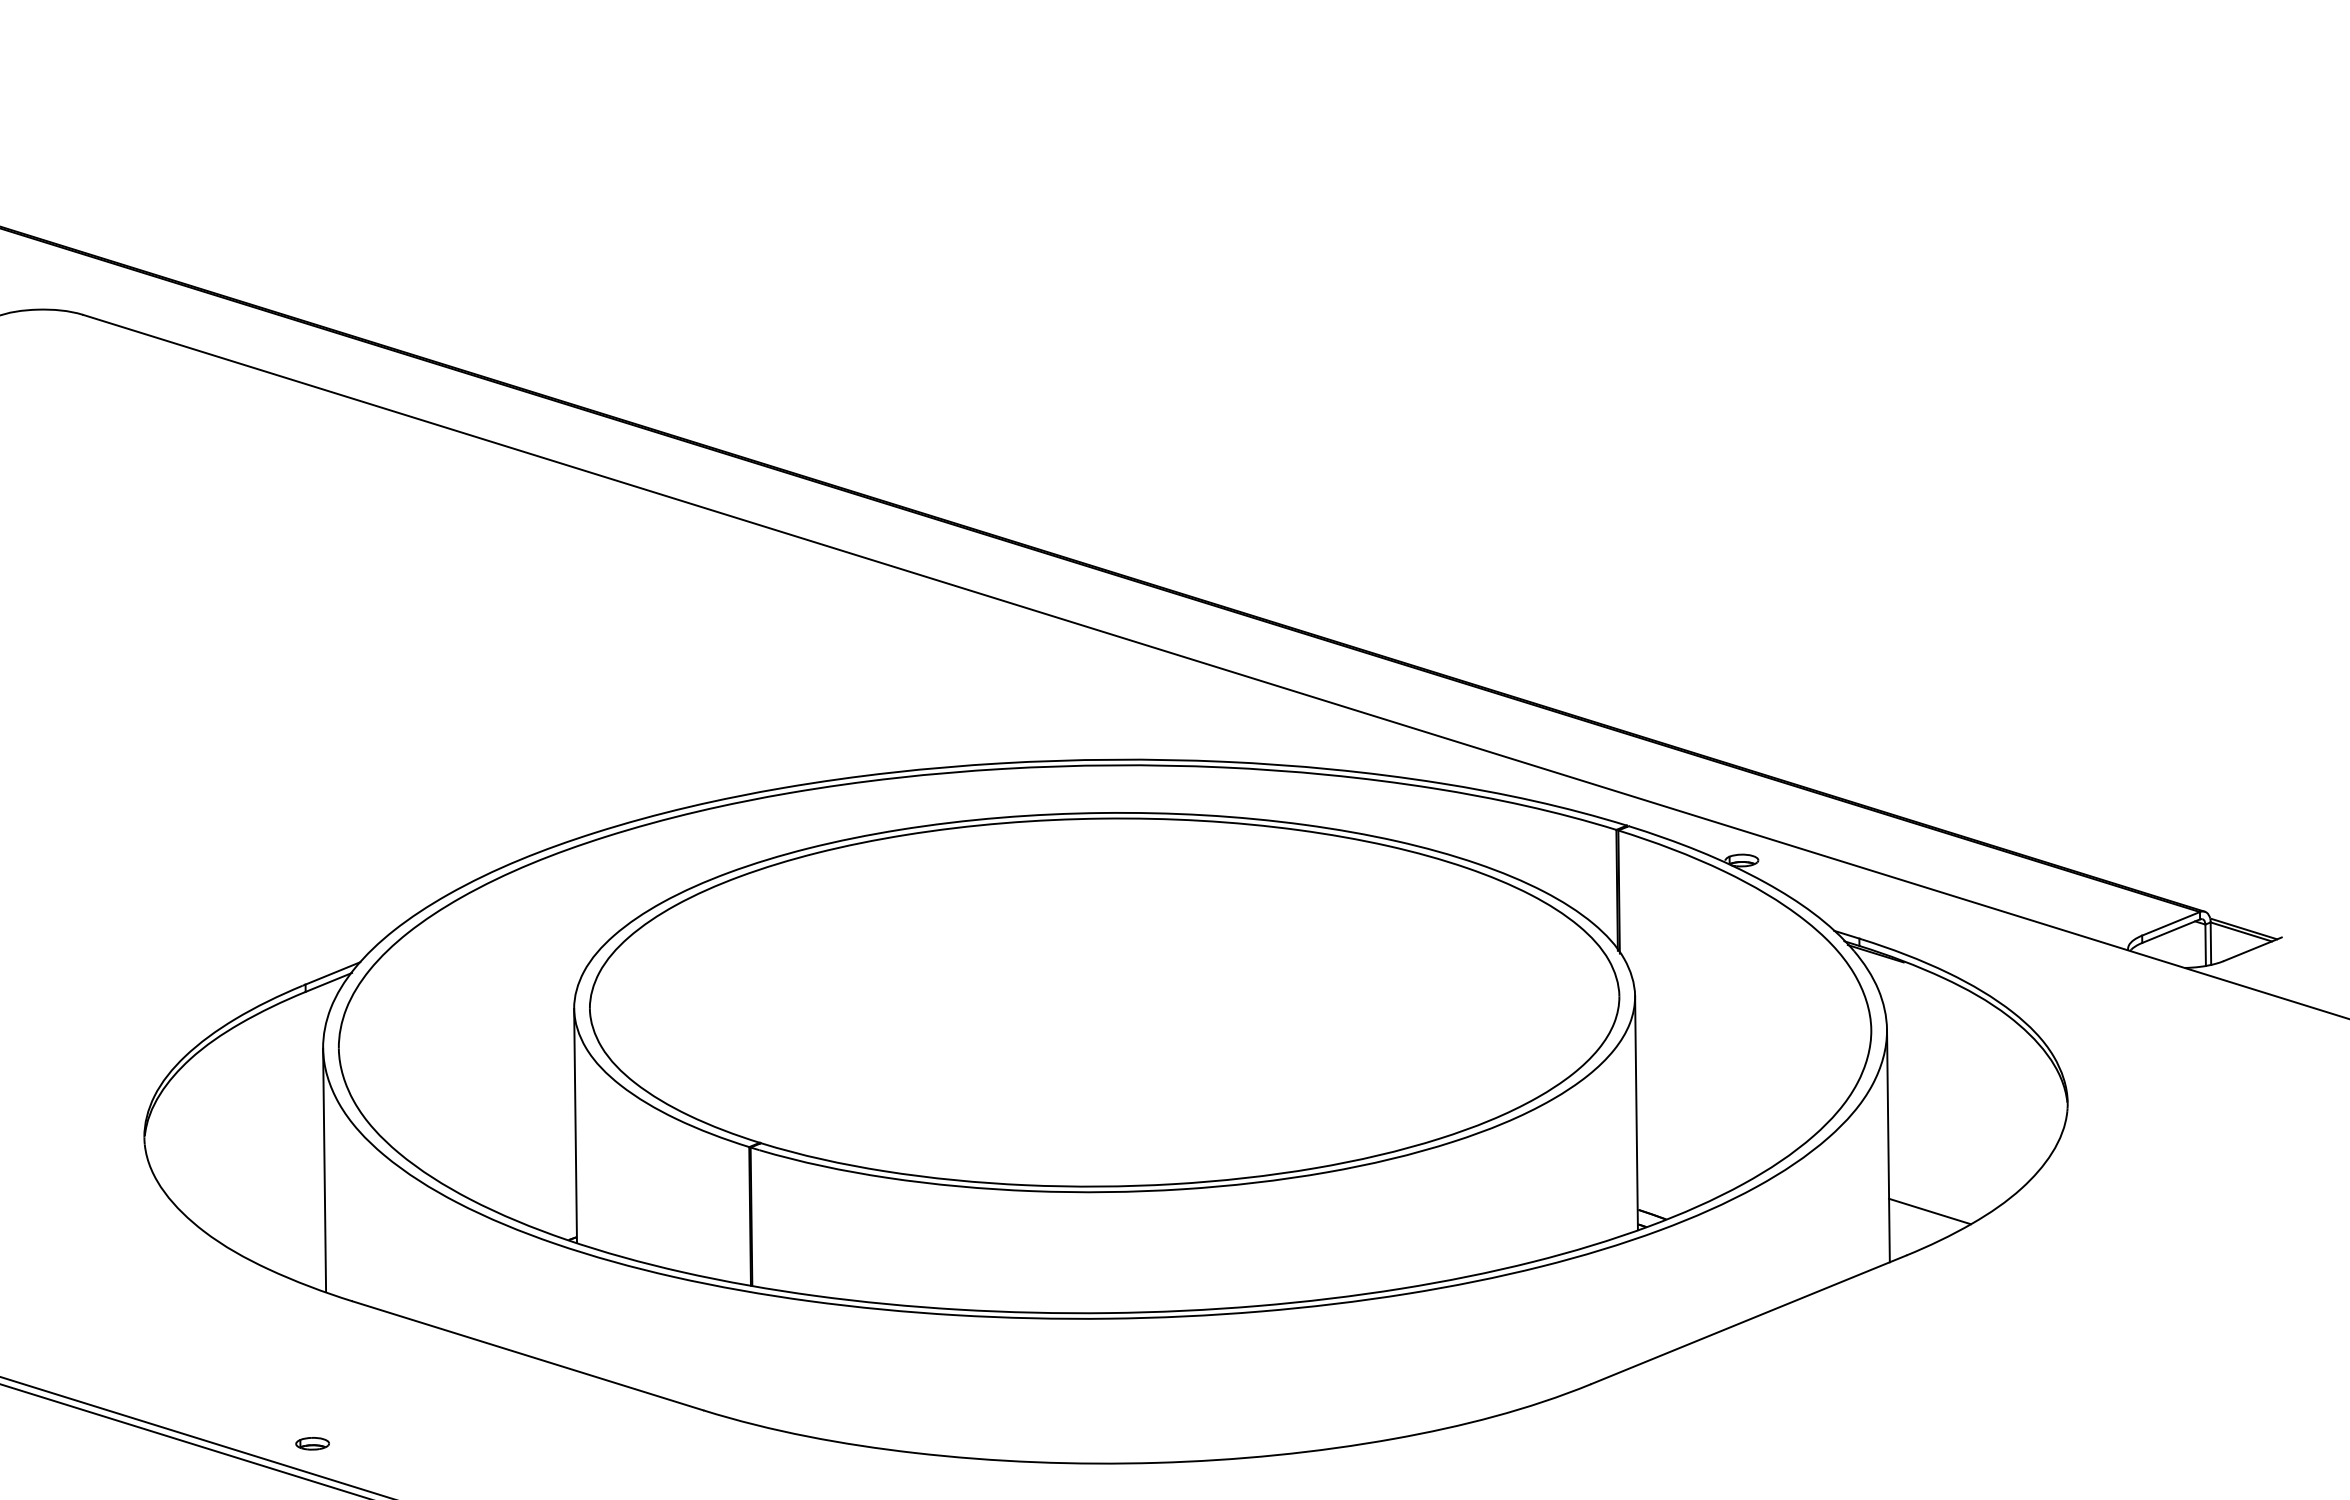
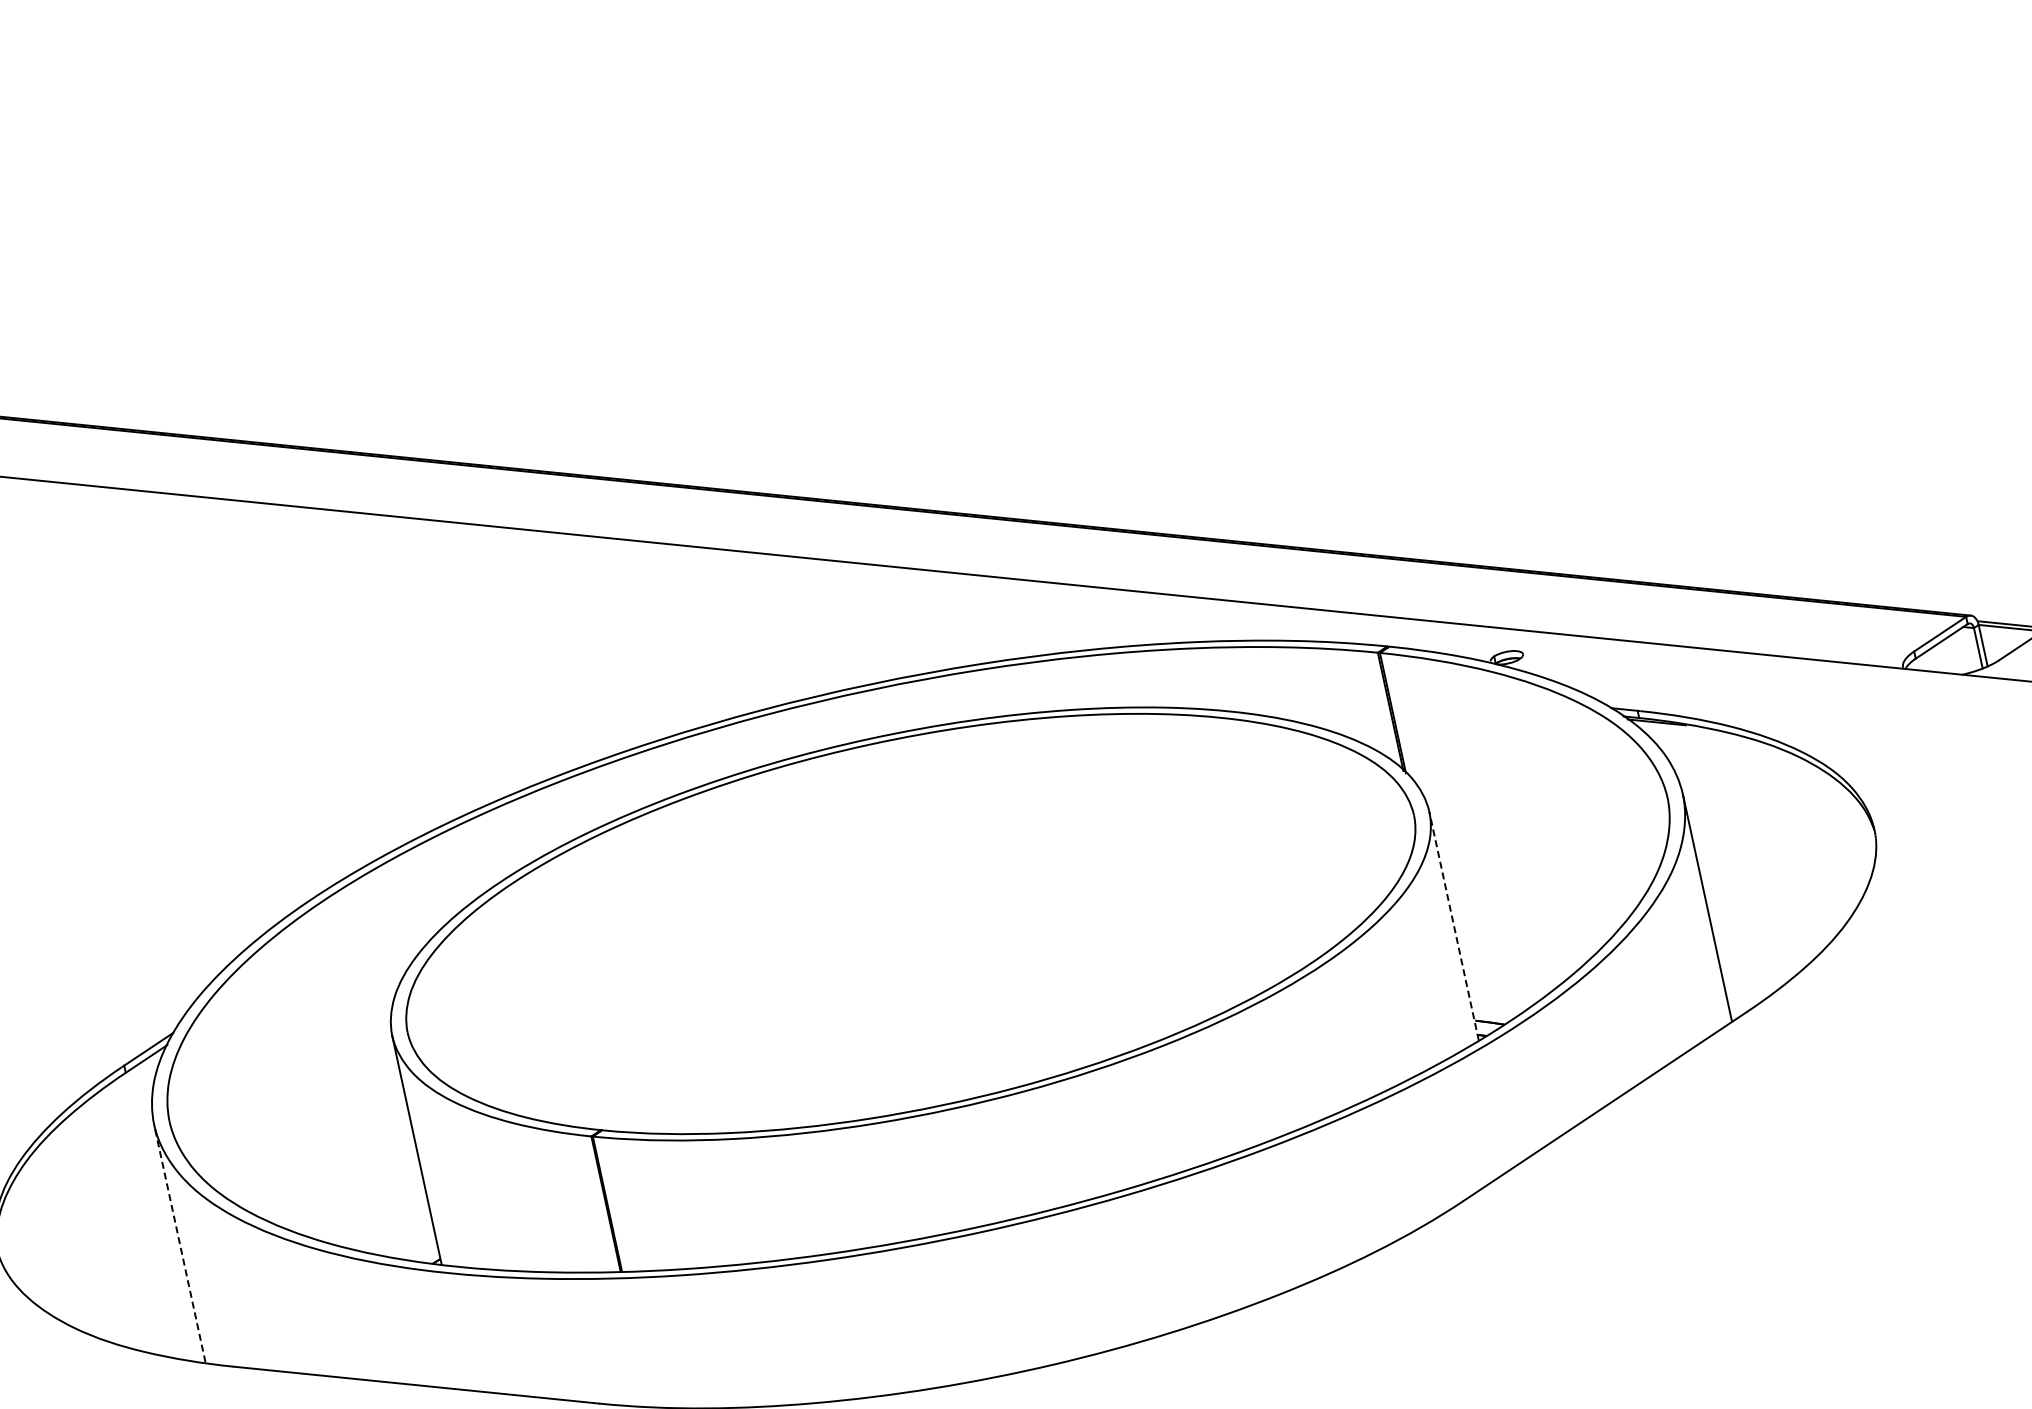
line: (1636, 1112) -> (1453, 925), solid -> dashed
line: (324, 1169) -> (179, 1243), solid -> dashed
line: (1929, 1211) -> (1760, 964), removed

